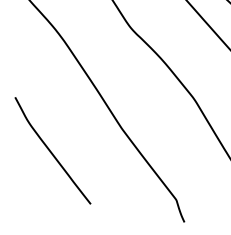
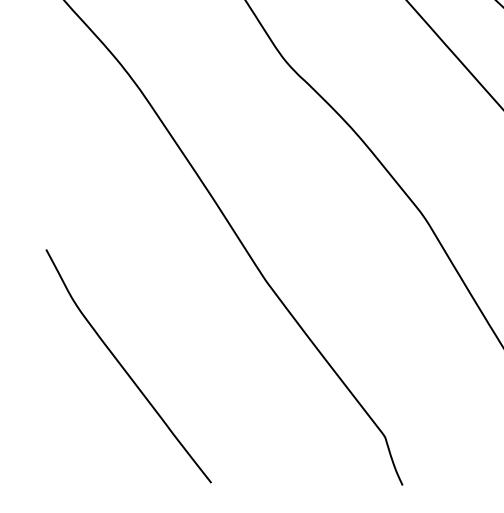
curve: (51, 151) -> (125, 367), moved

